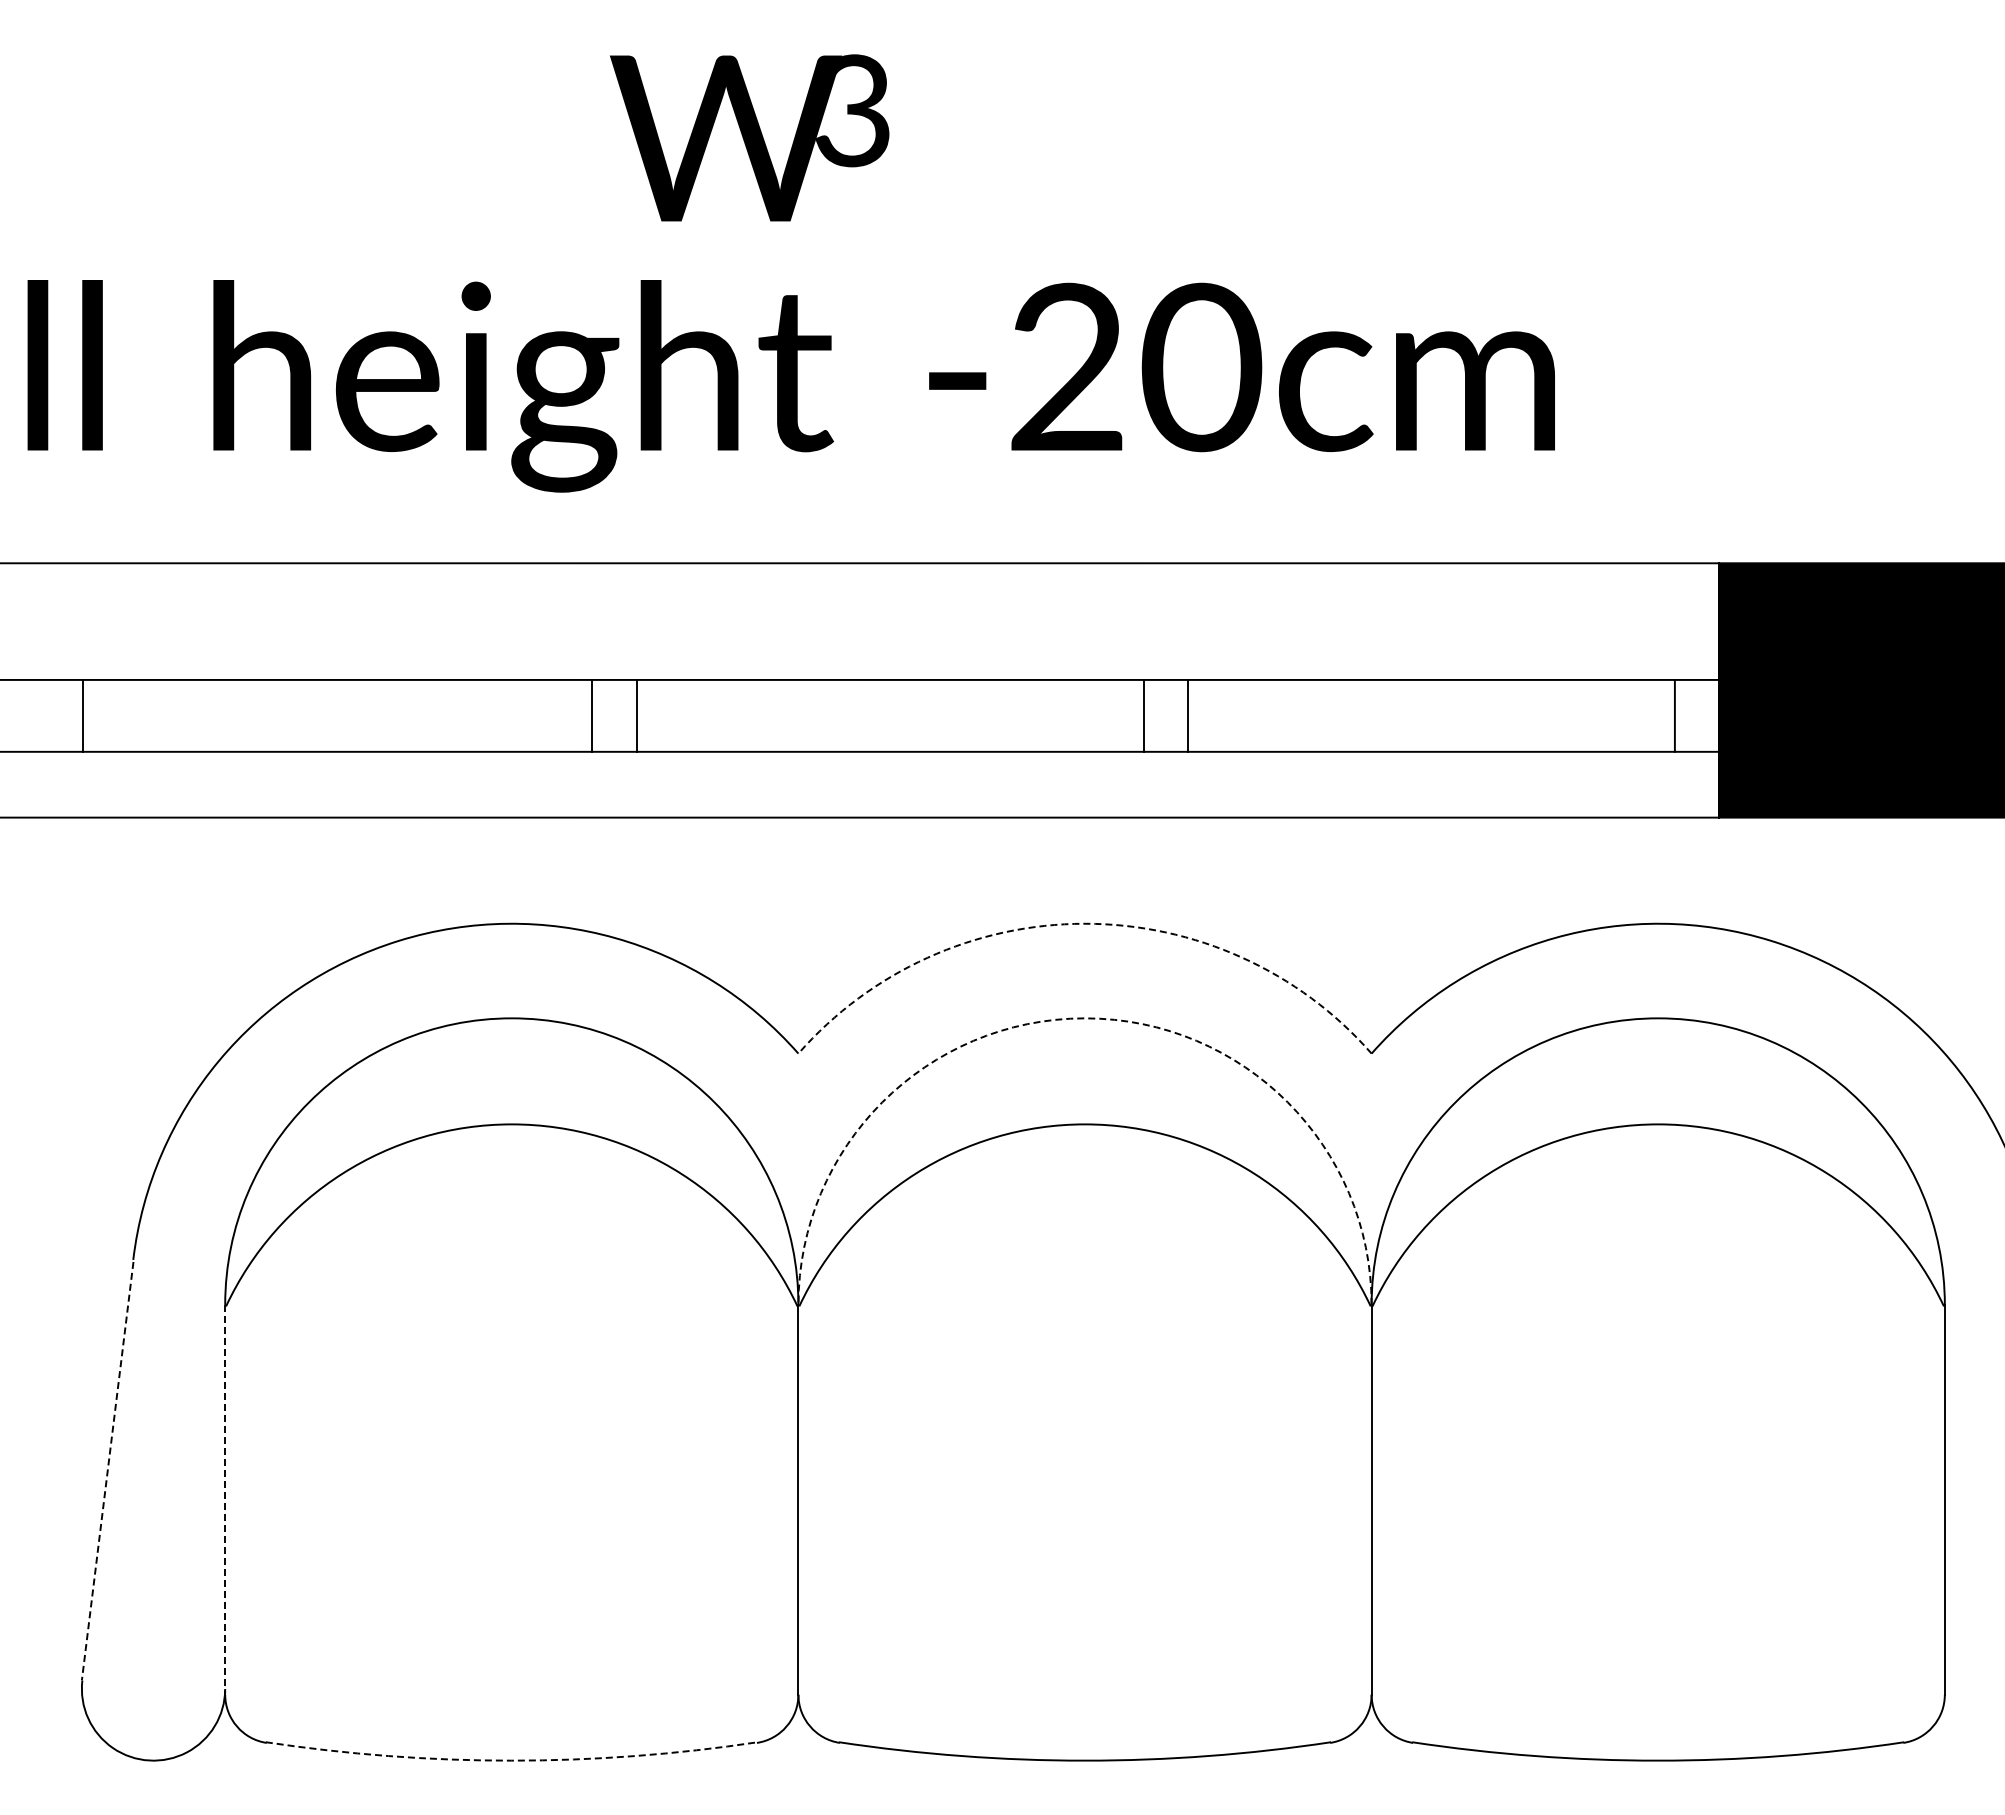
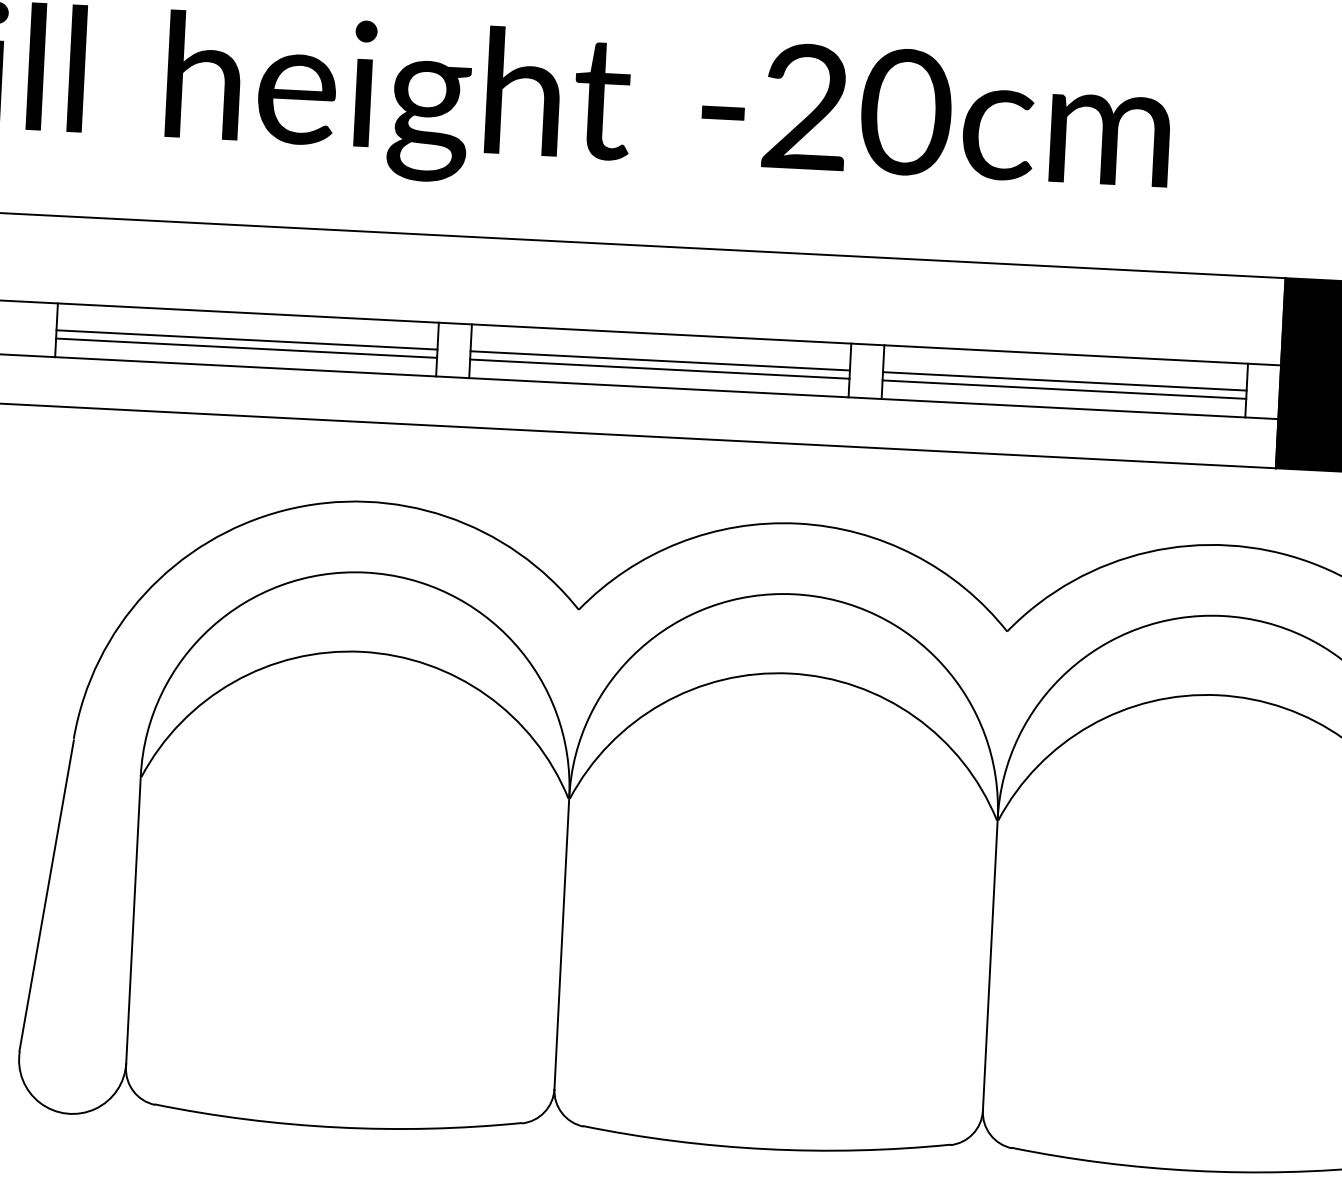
line: (337, 715) -> (247, 339), added
line: (890, 715) -> (660, 360), added
line: (1431, 715) -> (1064, 381), added
line: (337, 726) -> (246, 347), added
line: (890, 726) -> (659, 368), added
line: (1431, 726) -> (1064, 389), added
arc: (1085, 923) -> (798, 523), dashed -> solid
arc: (1085, 1018) -> (794, 594), dashed -> solid
line: (107, 1471) -> (46, 896), dashed -> solid
line: (225, 1499) -> (133, 921), dashed -> solid
arc: (511, 1760) -> (337, 1127), dashed -> solid

